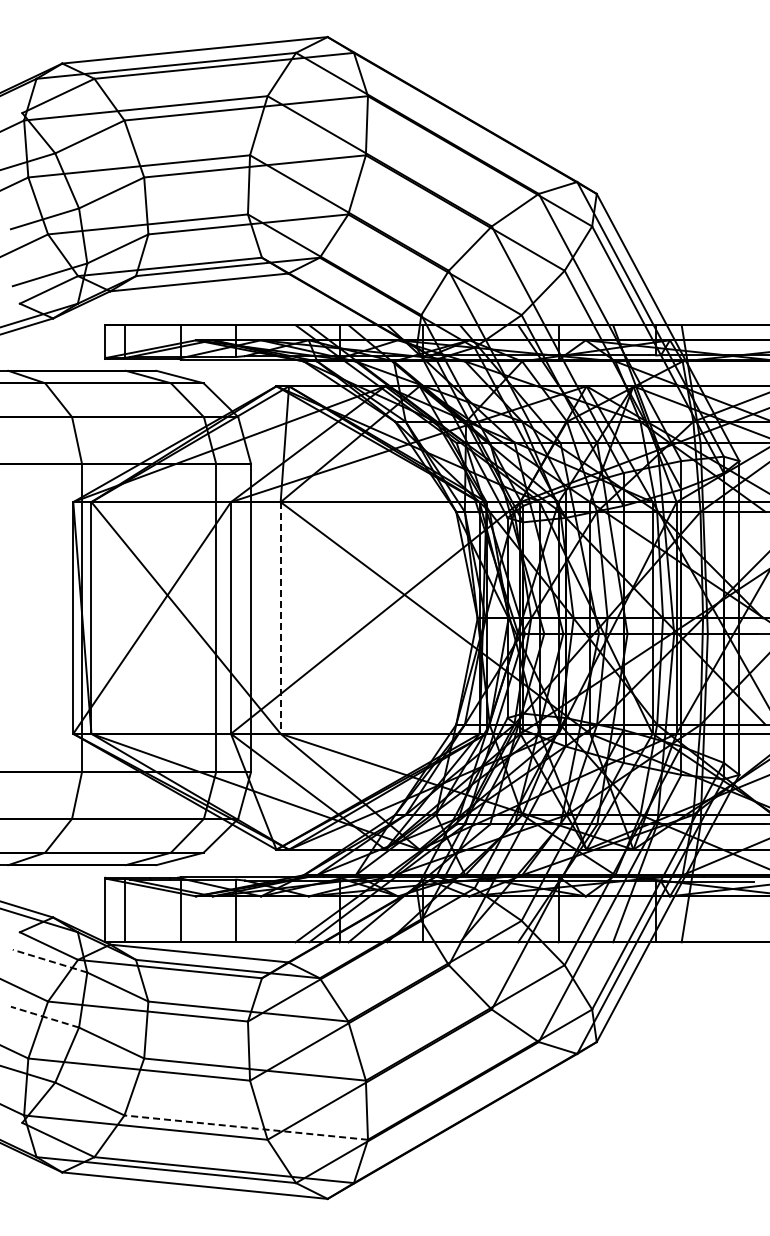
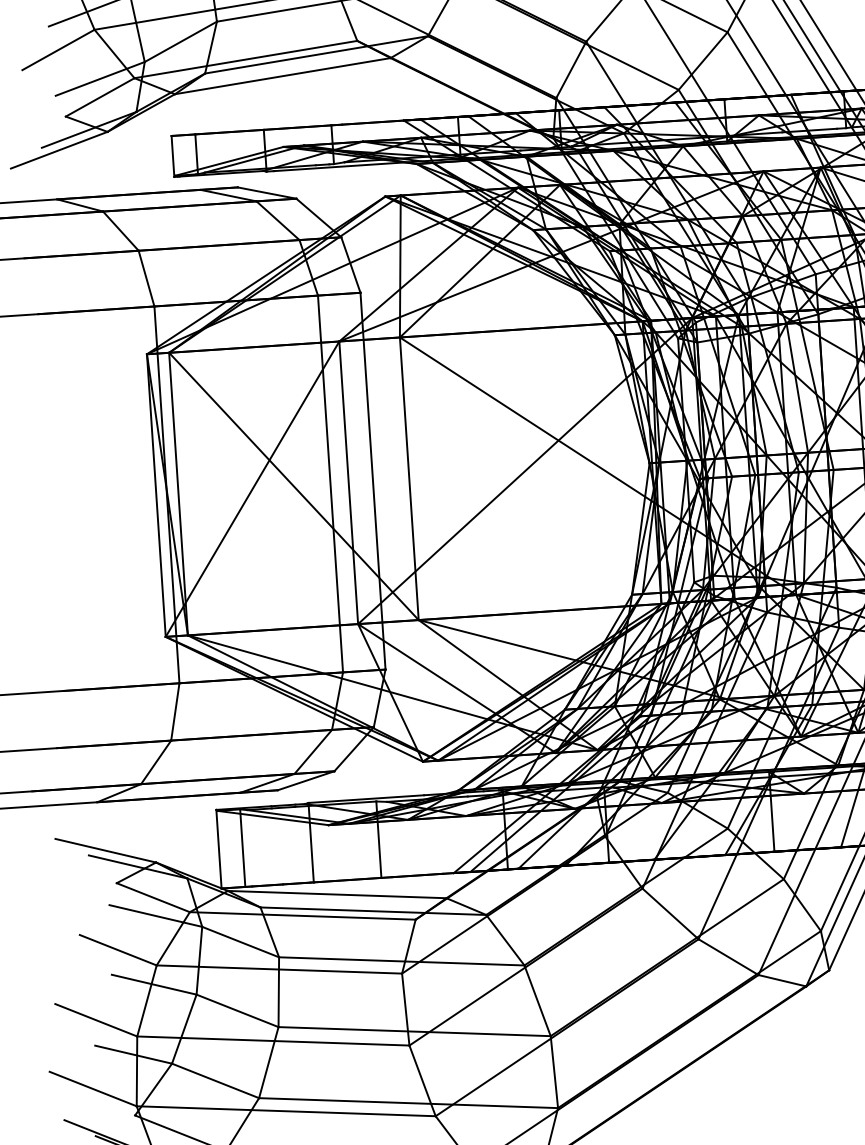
line: (280, 618) -> (409, 479), dashed -> solid
line: (50, 961) -> (156, 916), dashed -> solid
line: (45, 1017) -> (154, 985), dashed -> solid
line: (245, 1127) -> (407, 1103), dashed -> solid

